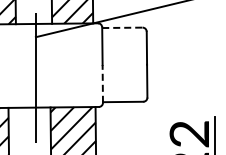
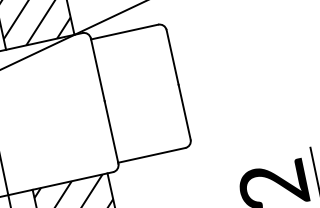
line: (122, 27) -> (124, 31), dashed -> solid
line: (102, 83) -> (110, 131), dashed -> solid

